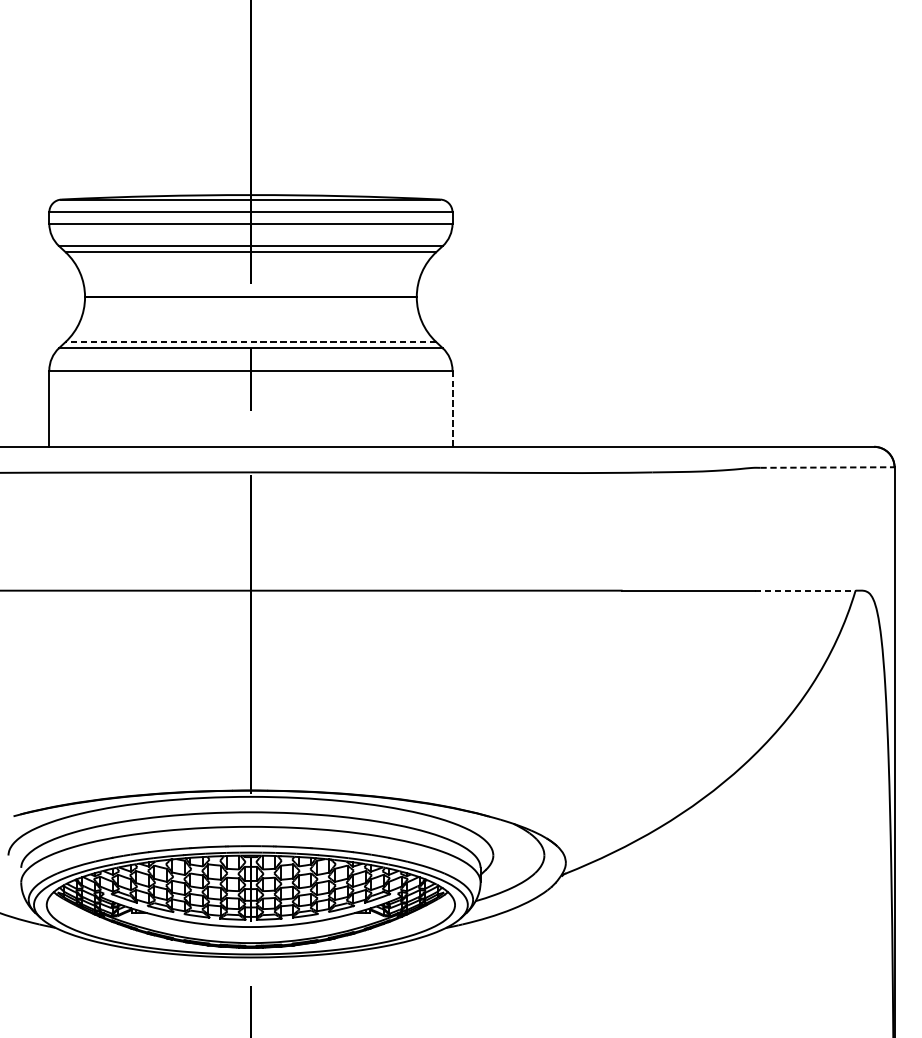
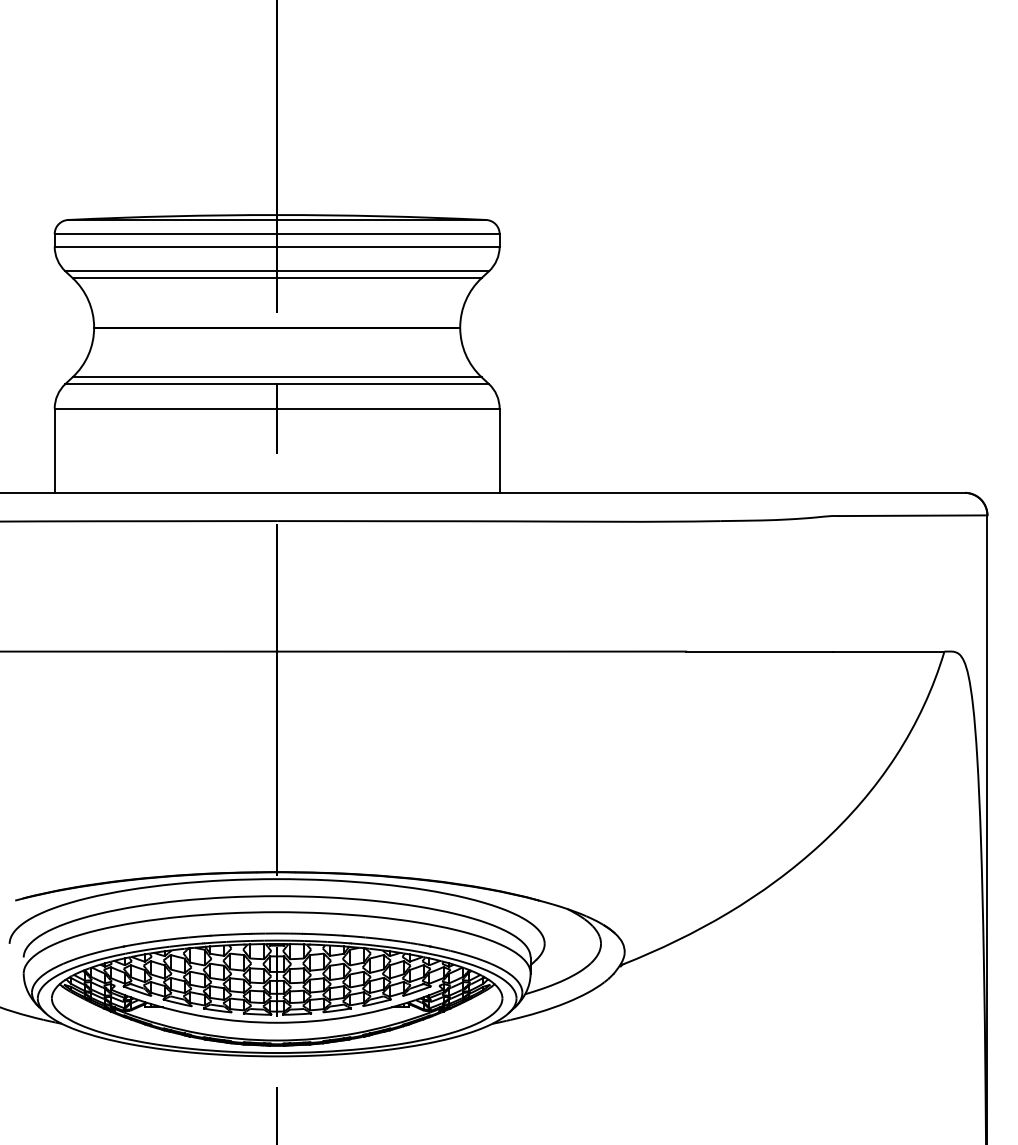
line: (251, 342) -> (277, 377), dashed -> solid
line: (452, 409) -> (499, 451), dashed -> solid
line: (827, 467) -> (913, 515), dashed -> solid
line: (804, 590) -> (888, 651), dashed -> solid

